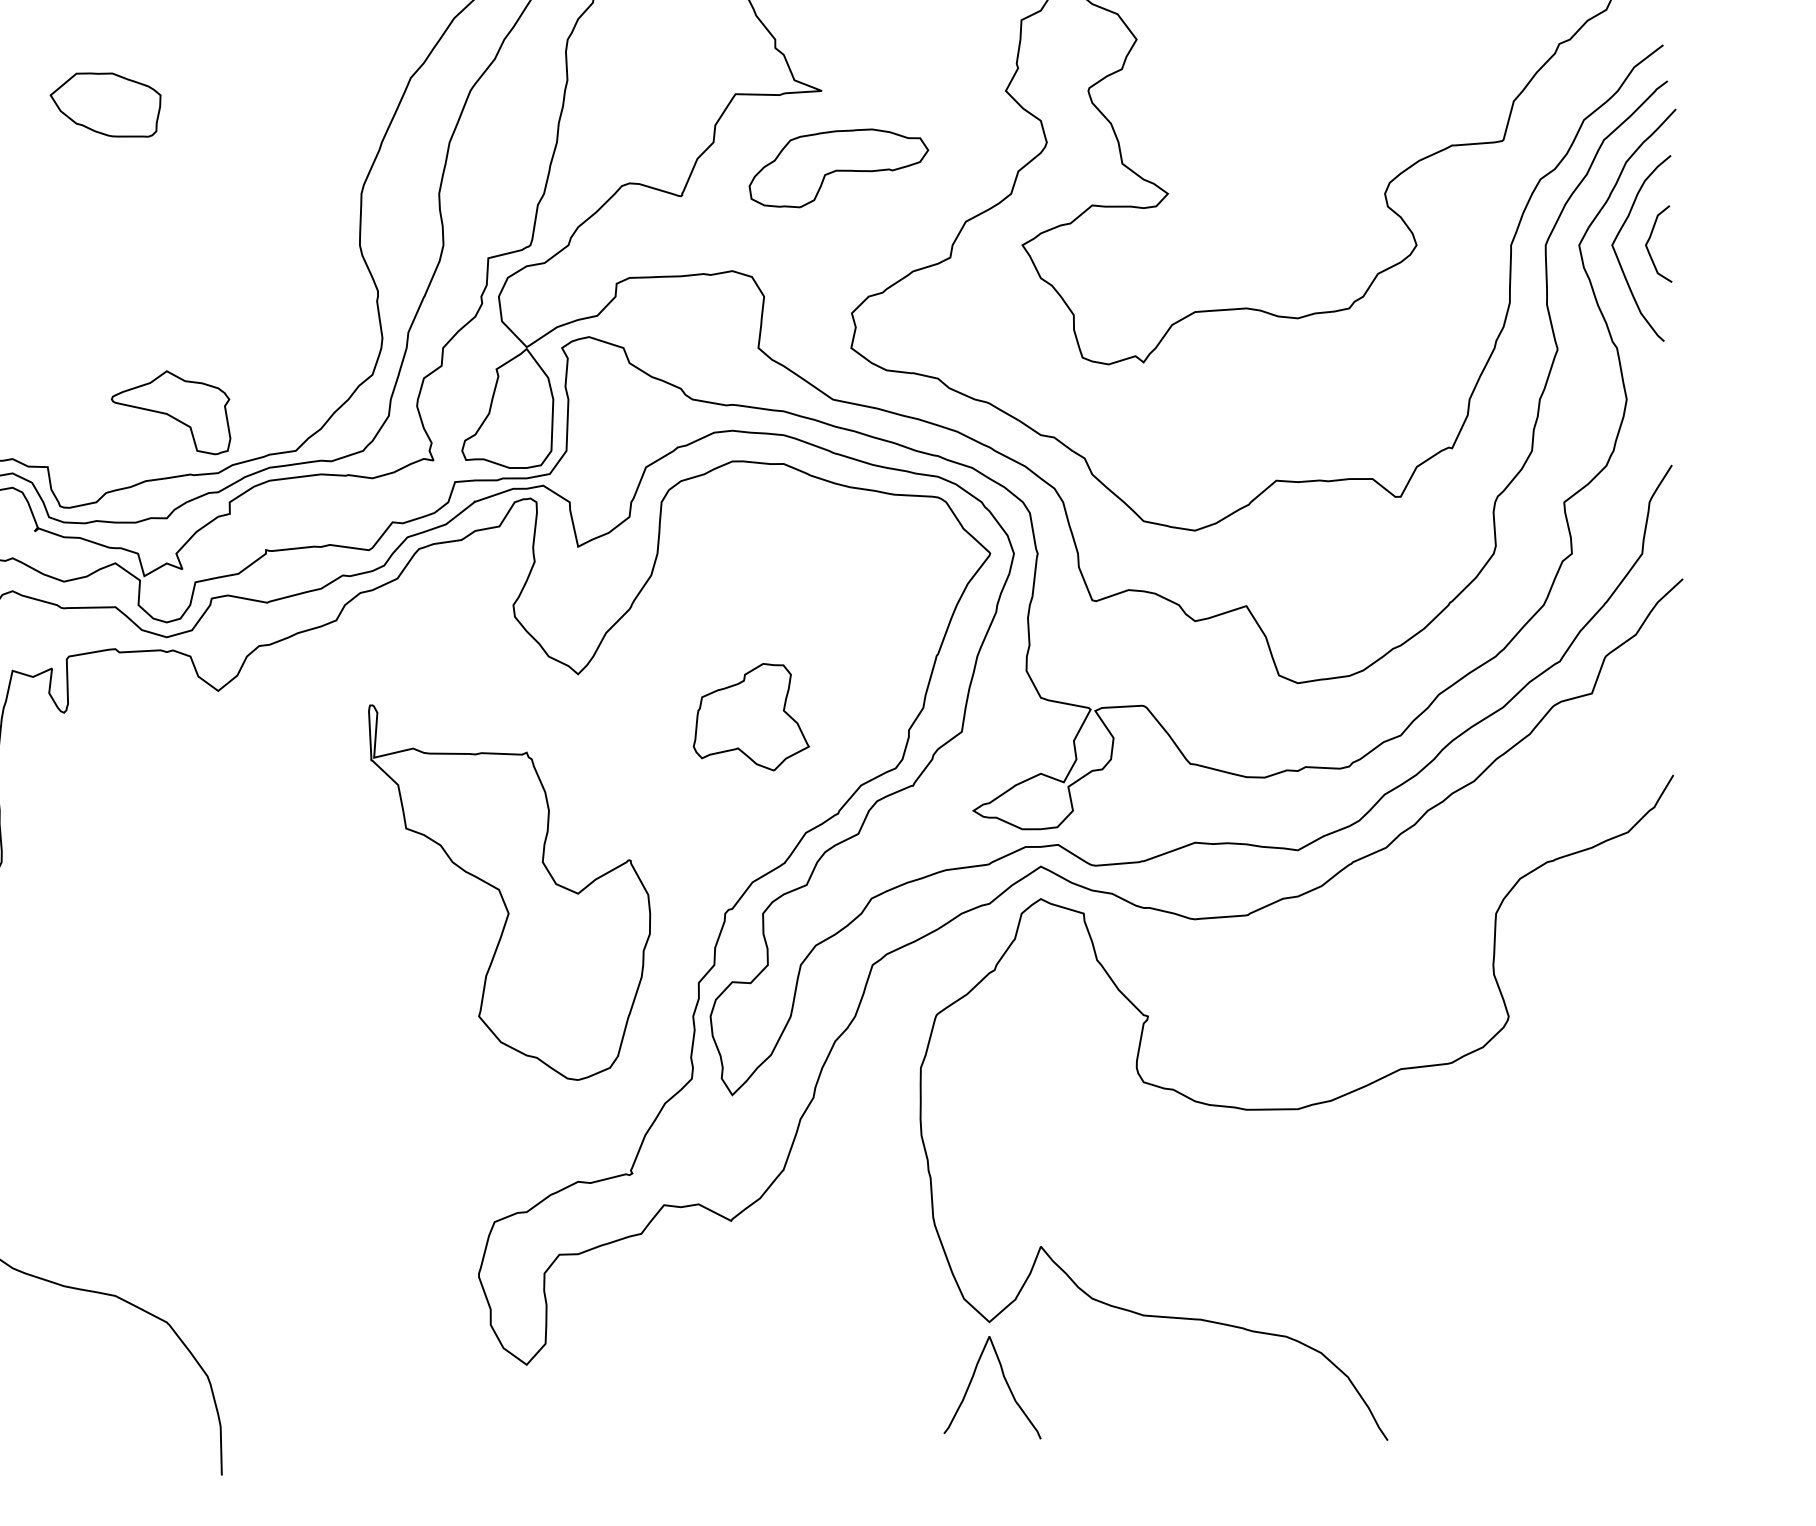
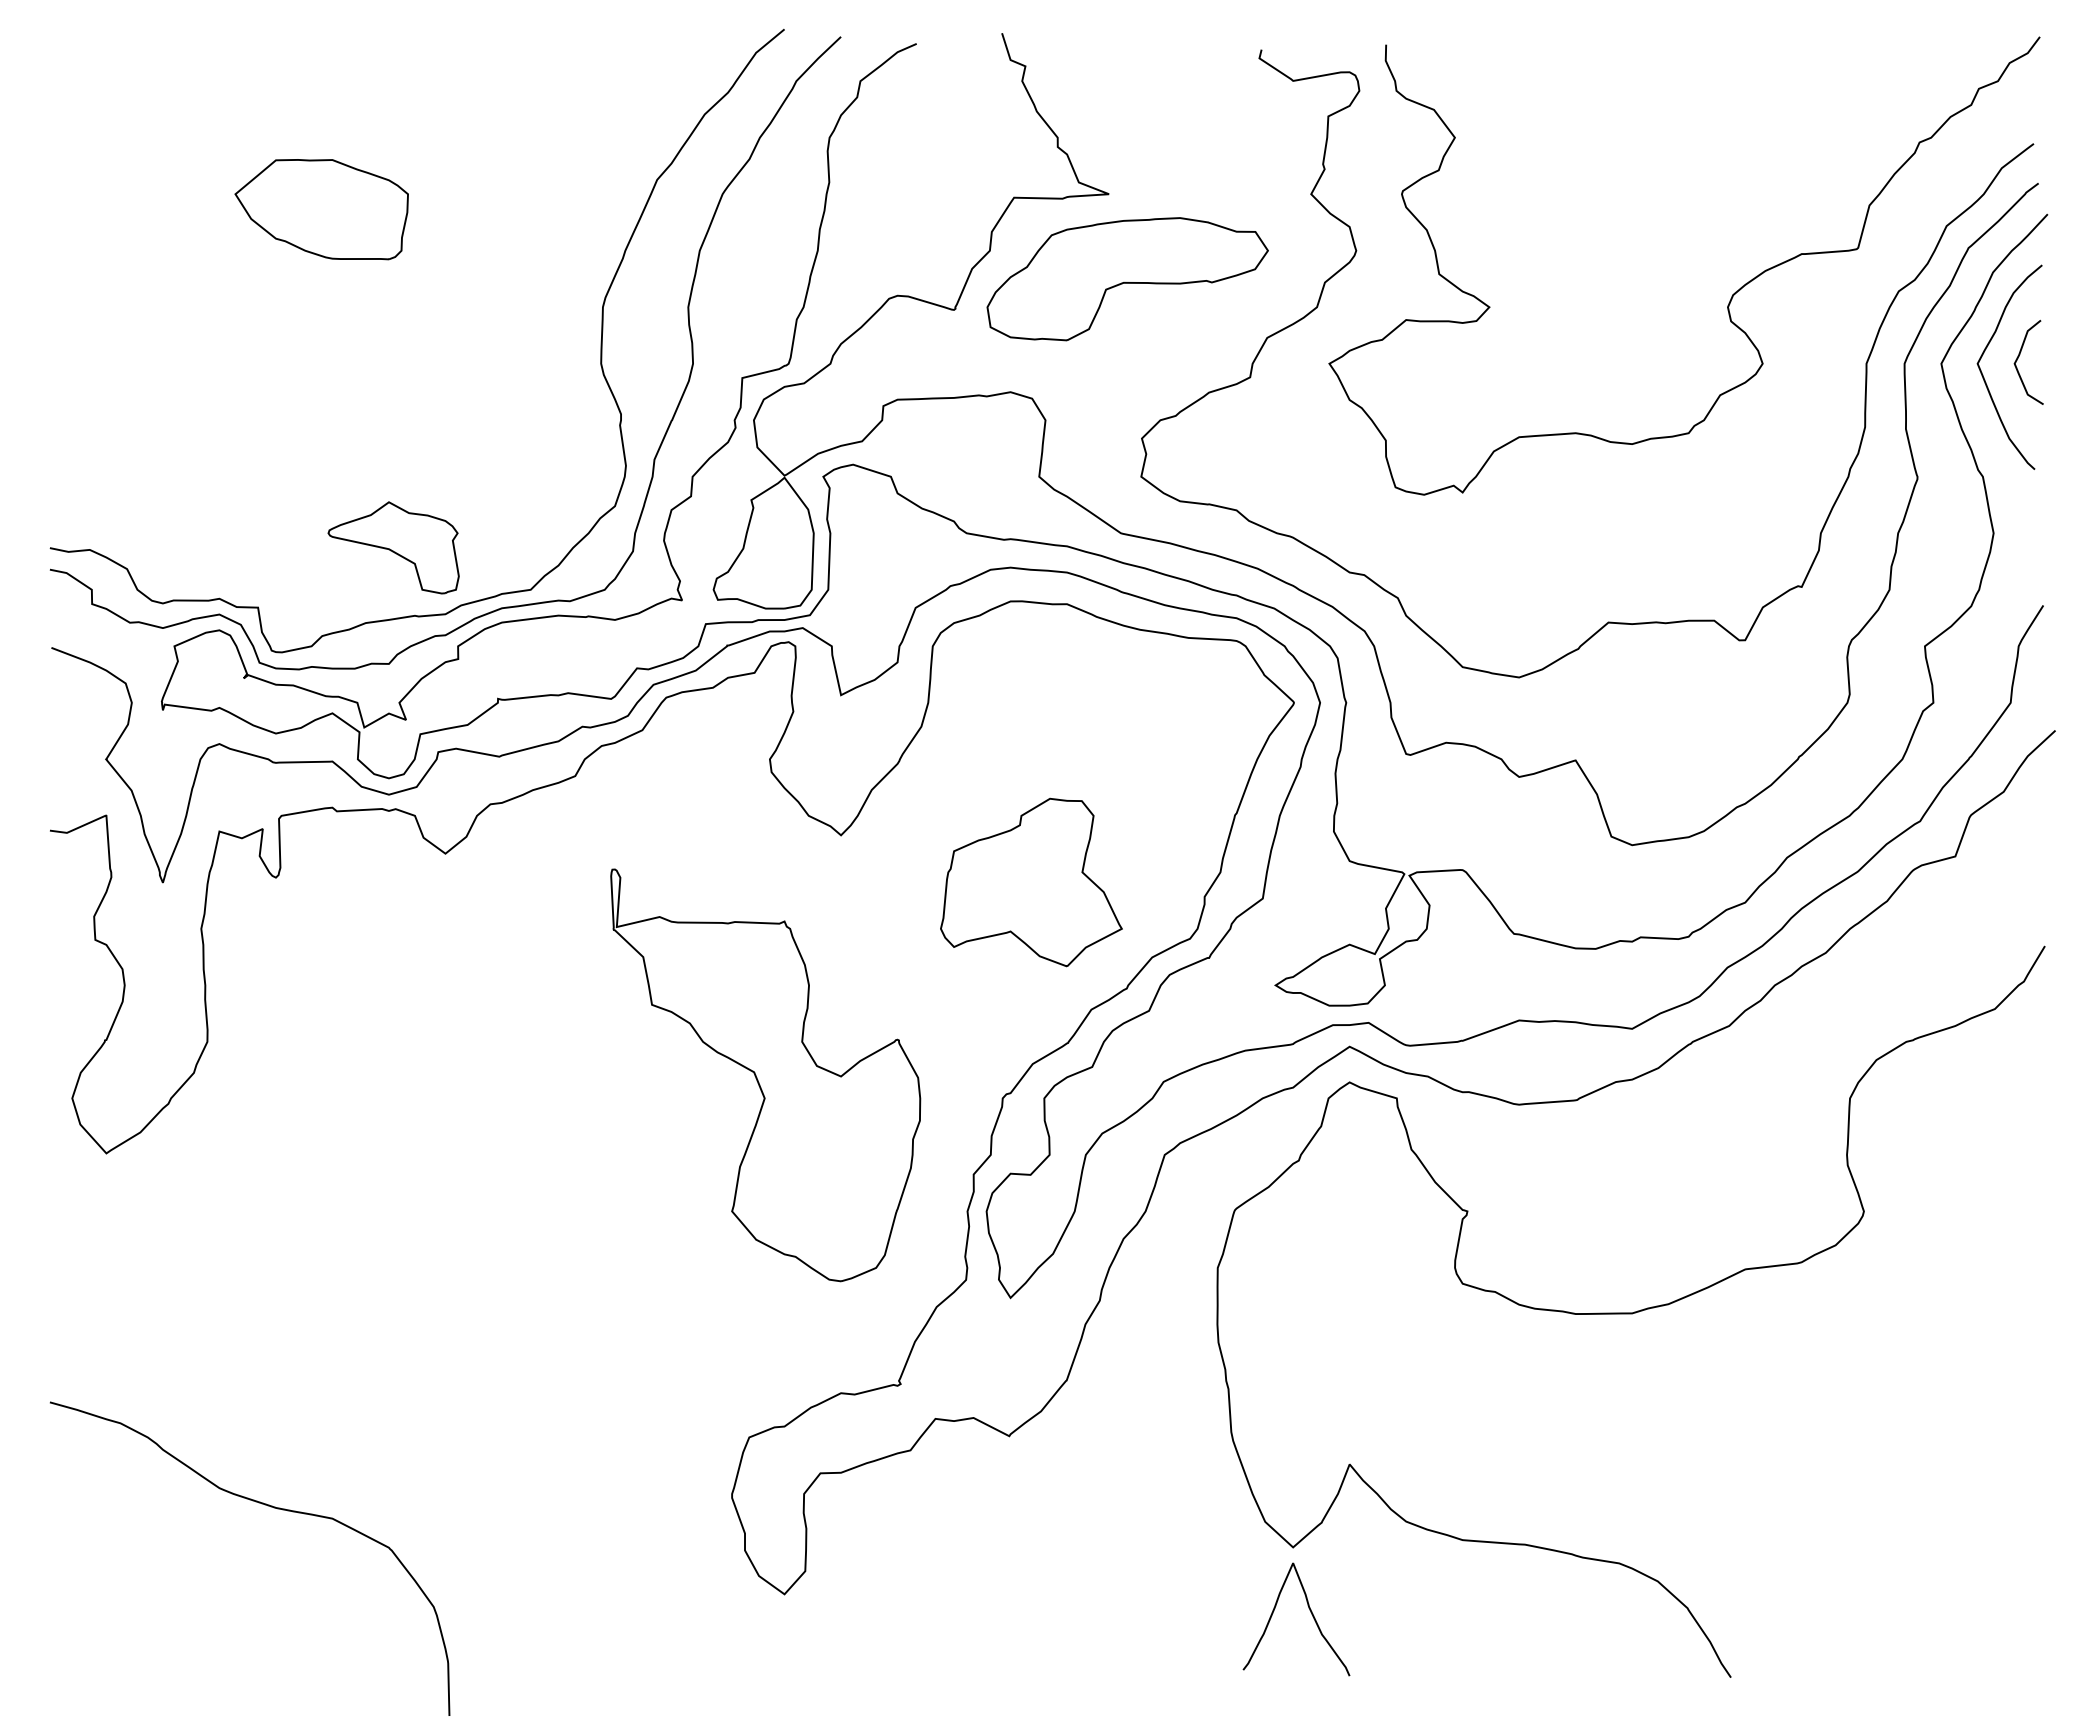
part: (105, 104) -> (321, 209), size x1.43
part: (838, 168) -> (1127, 279), size x1.43
part: (751, 717) -> (1031, 882), size x1.43

